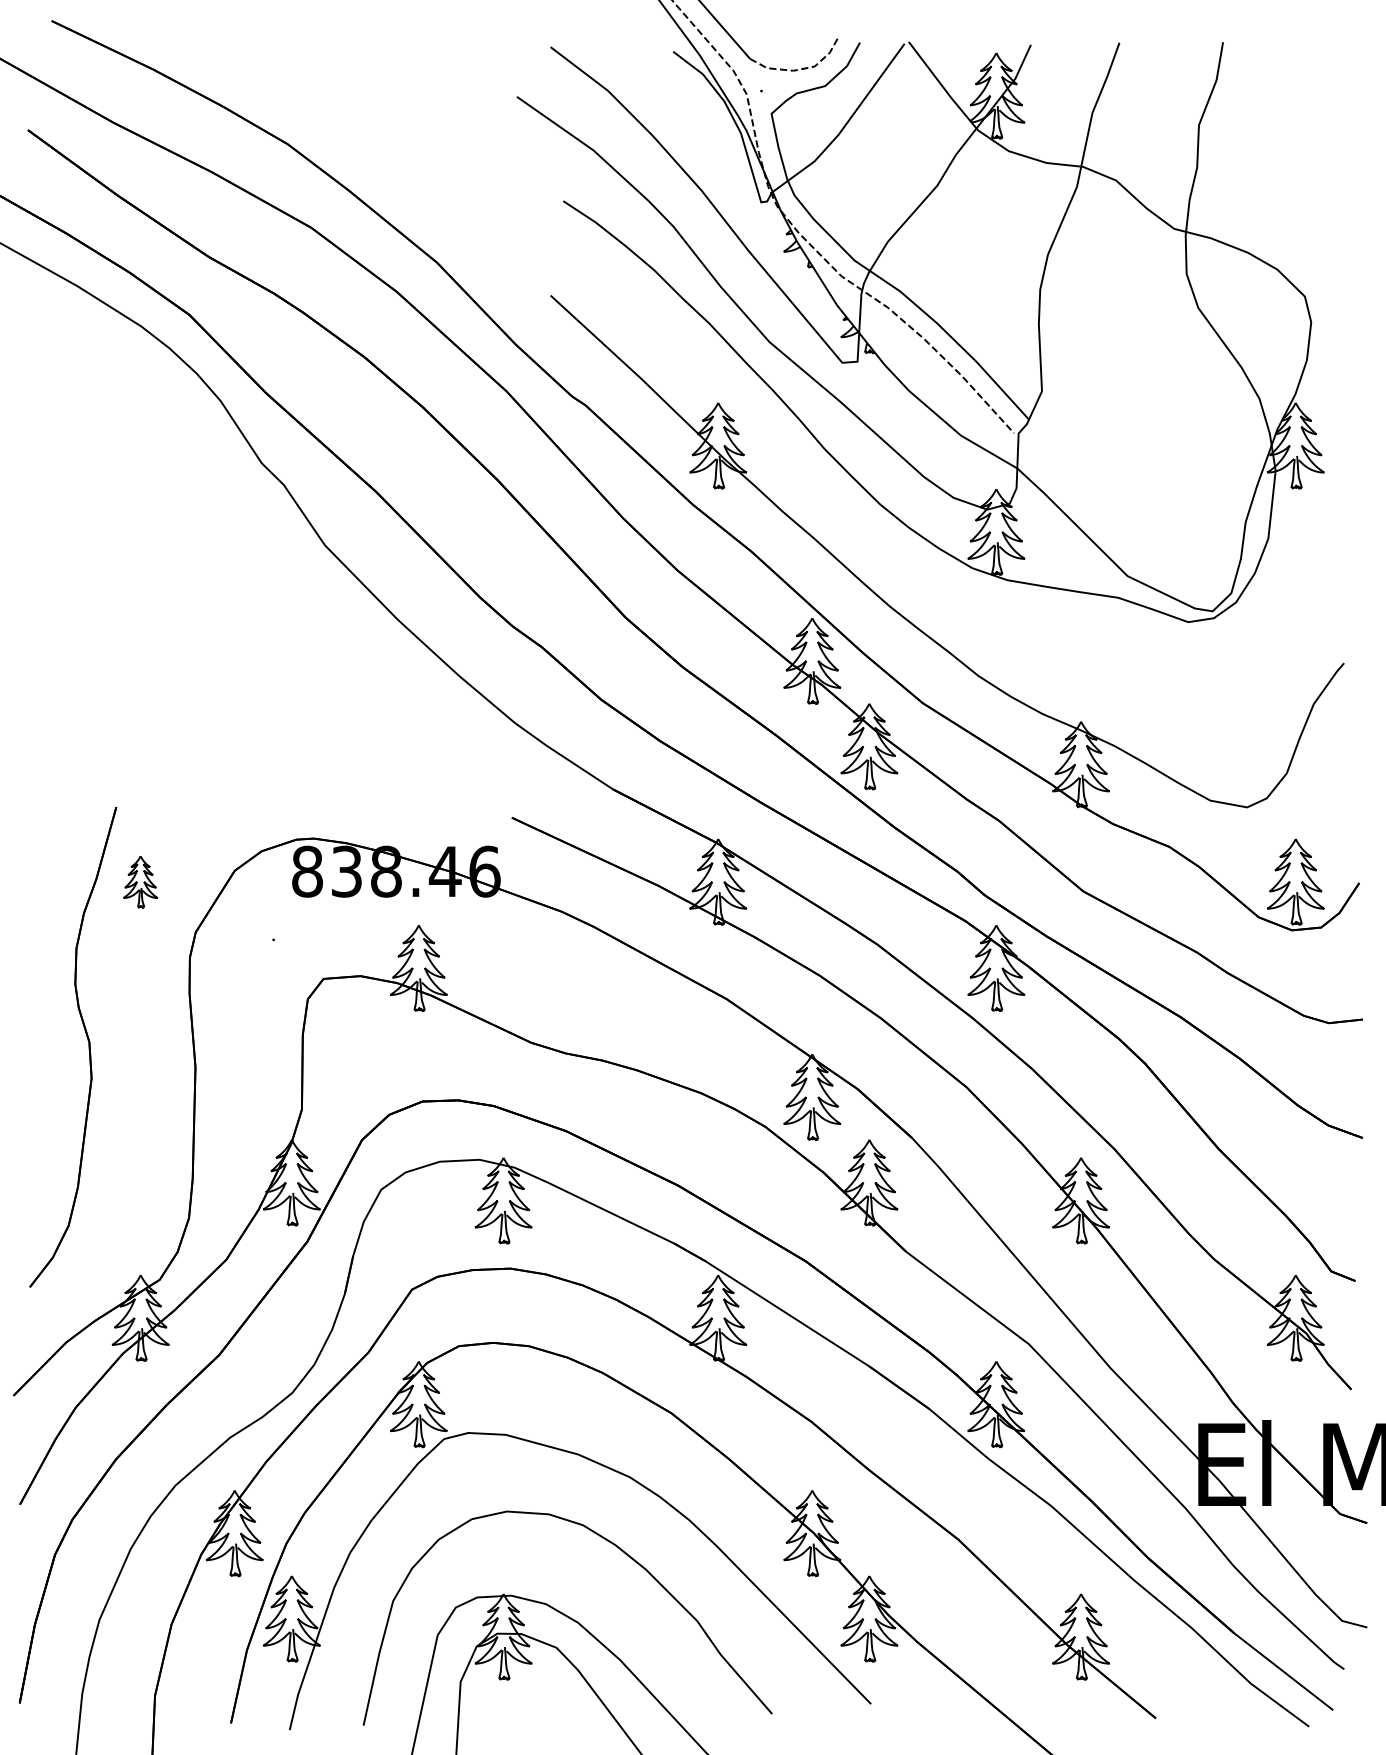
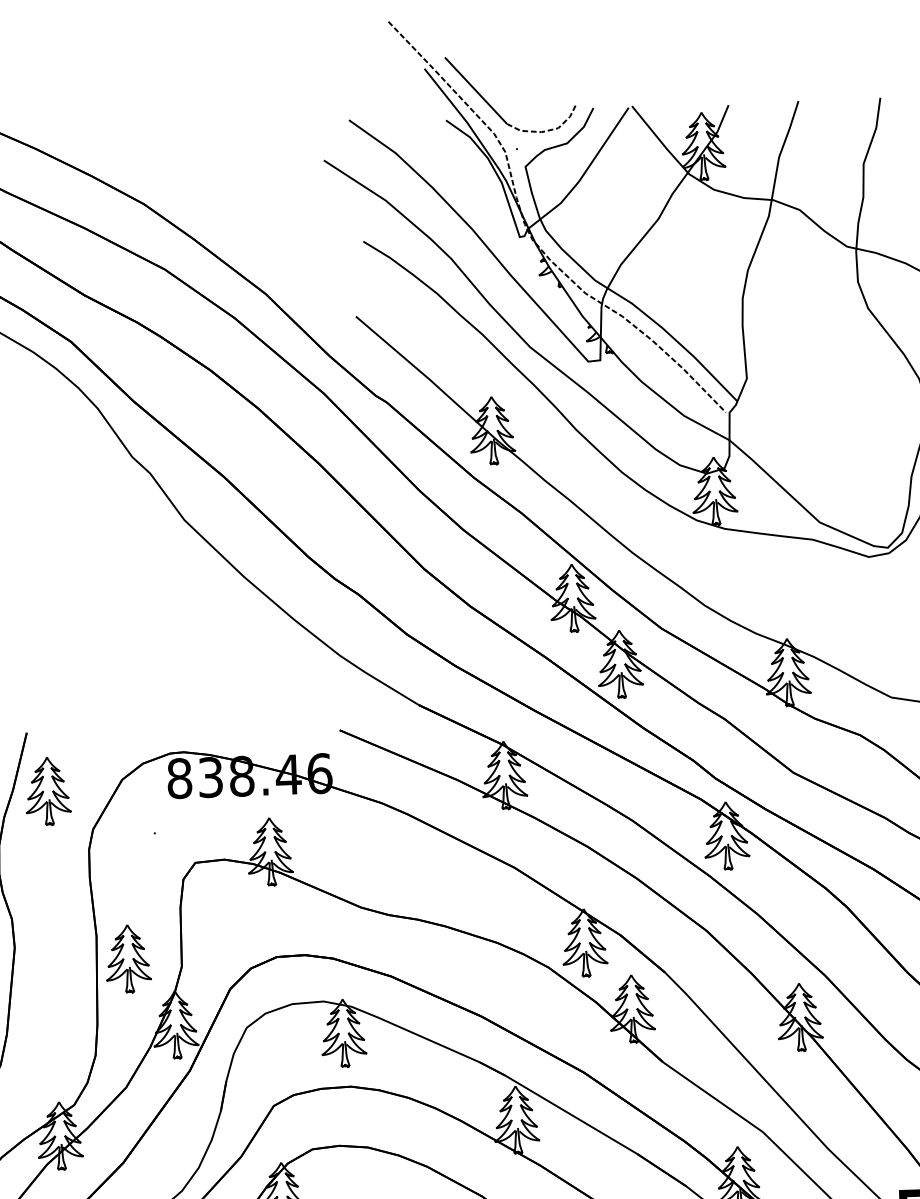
part: (140, 881) -> (47, 790), size x1.67
part: (234, 1097) -> (128, 959), added

